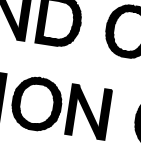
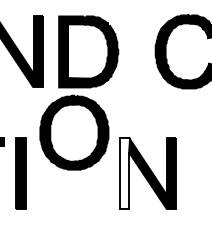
part: (37, 103) -> (74, 132), moved
fill: (72, 109) -> (125, 172), removed

